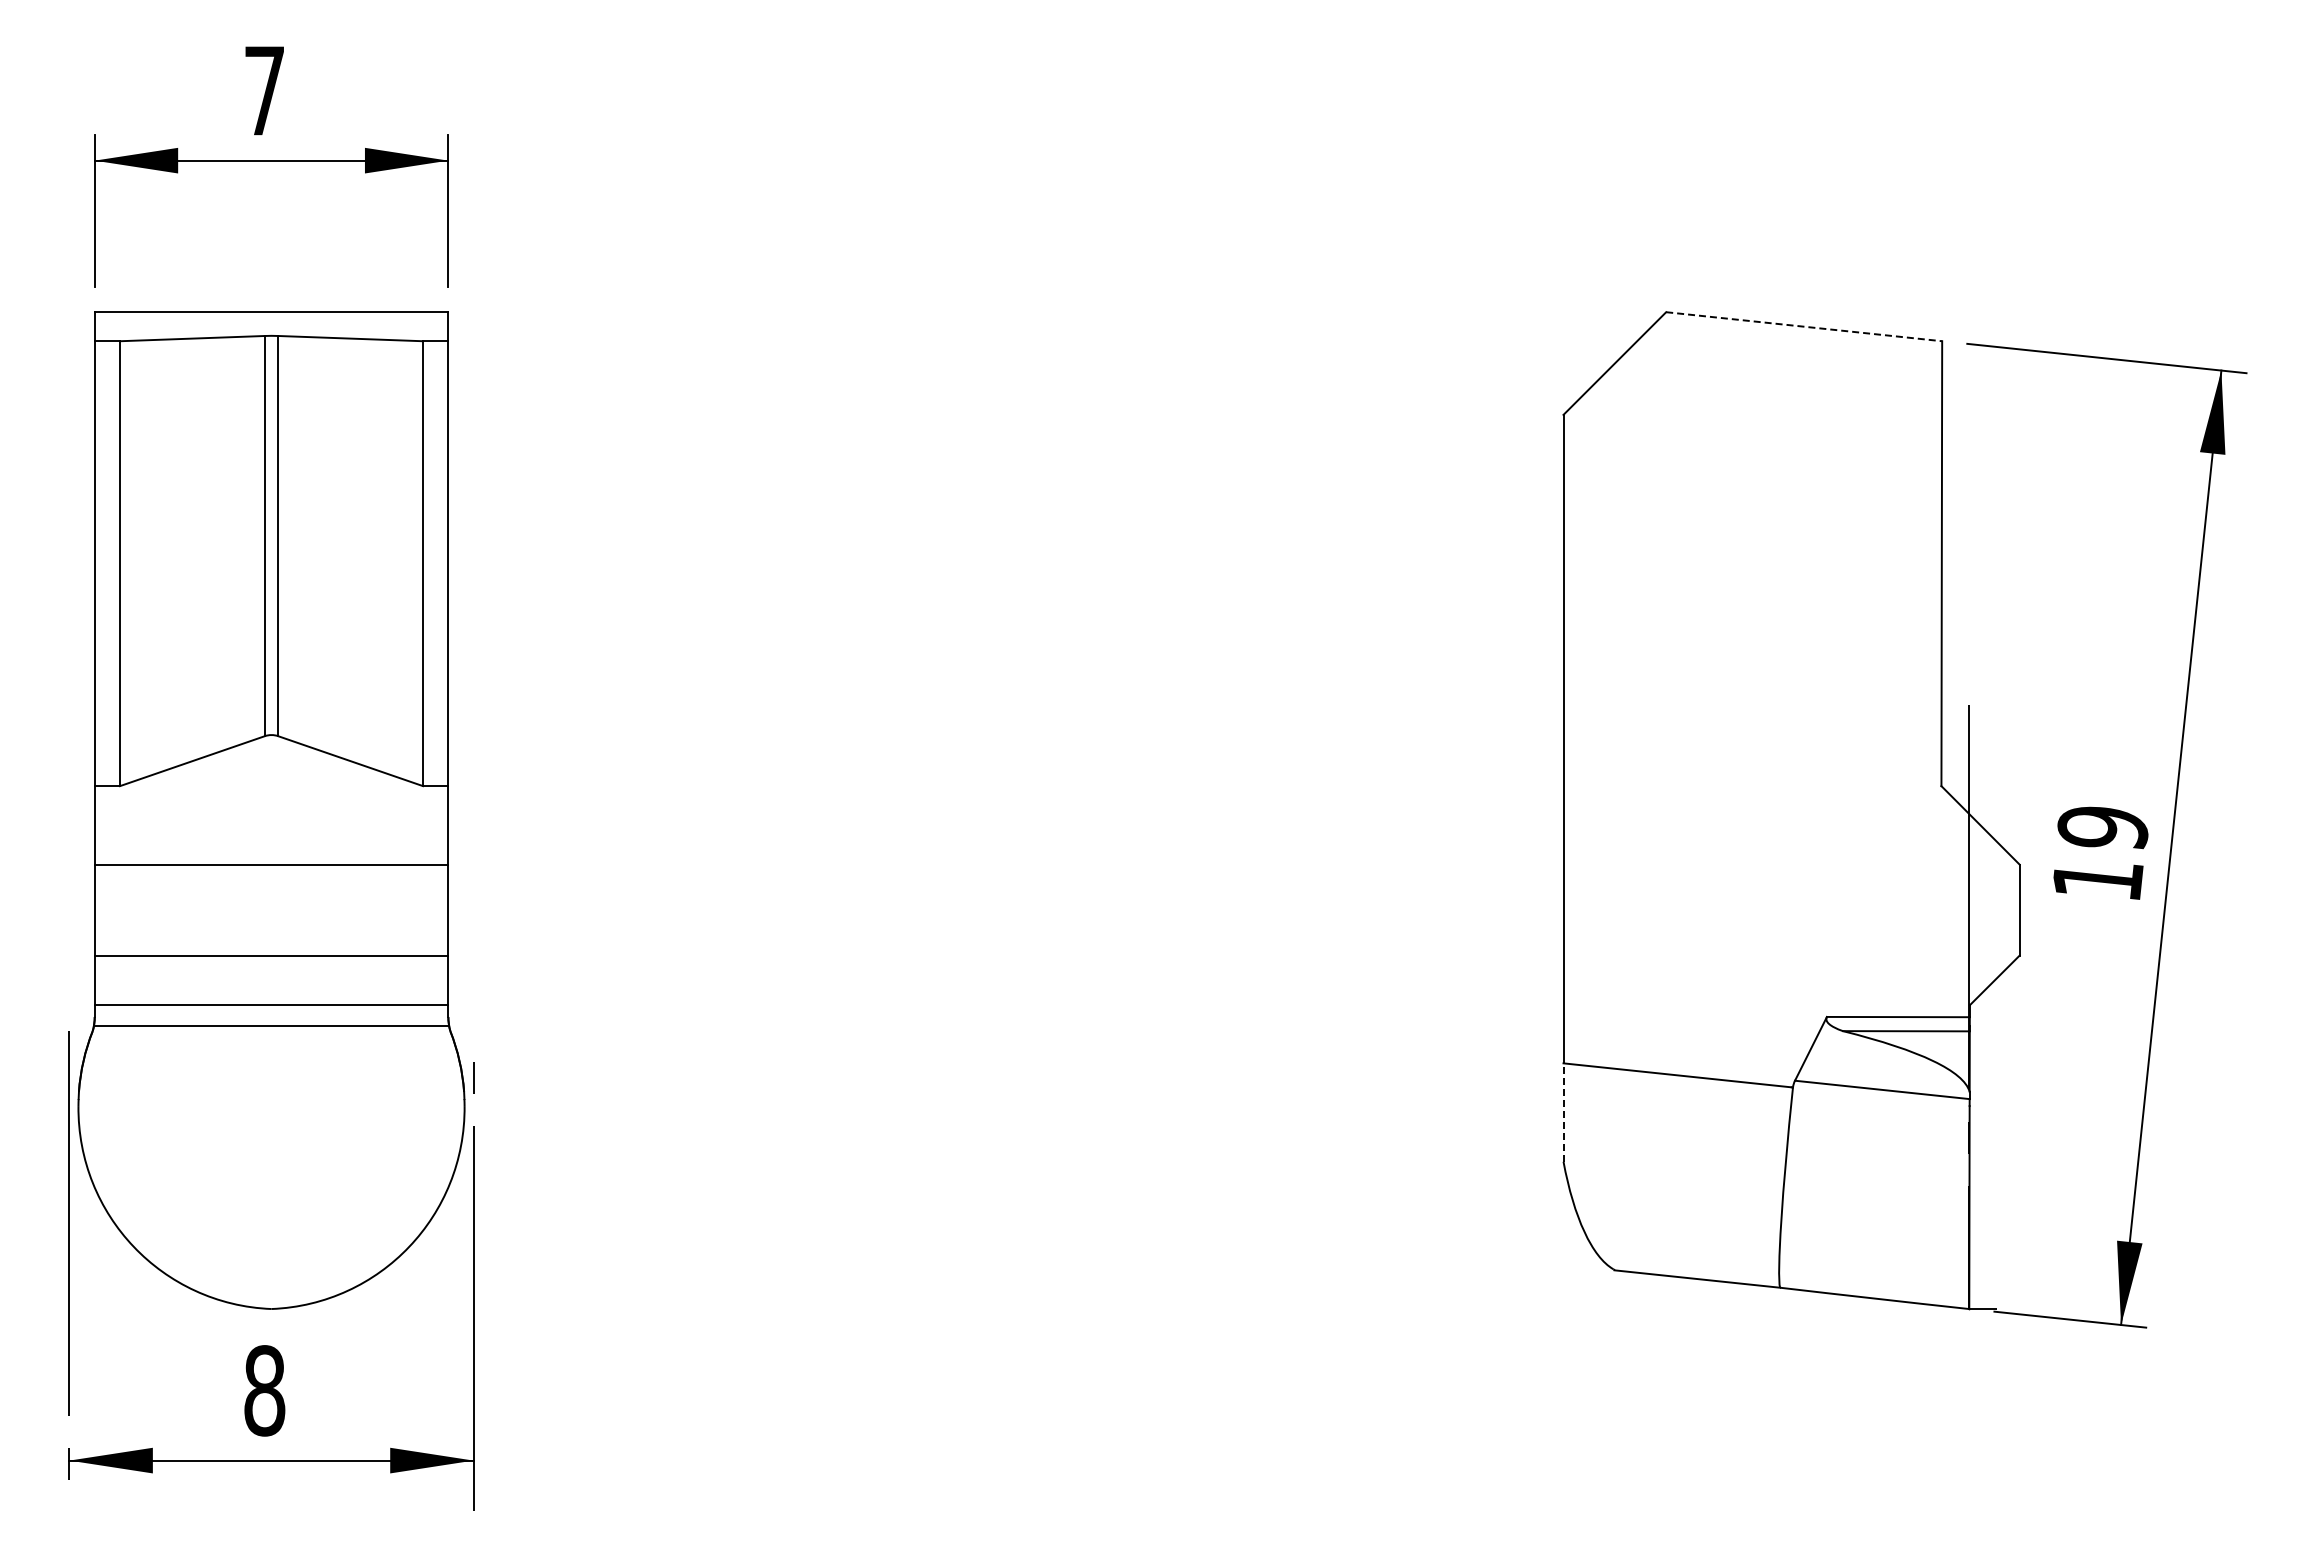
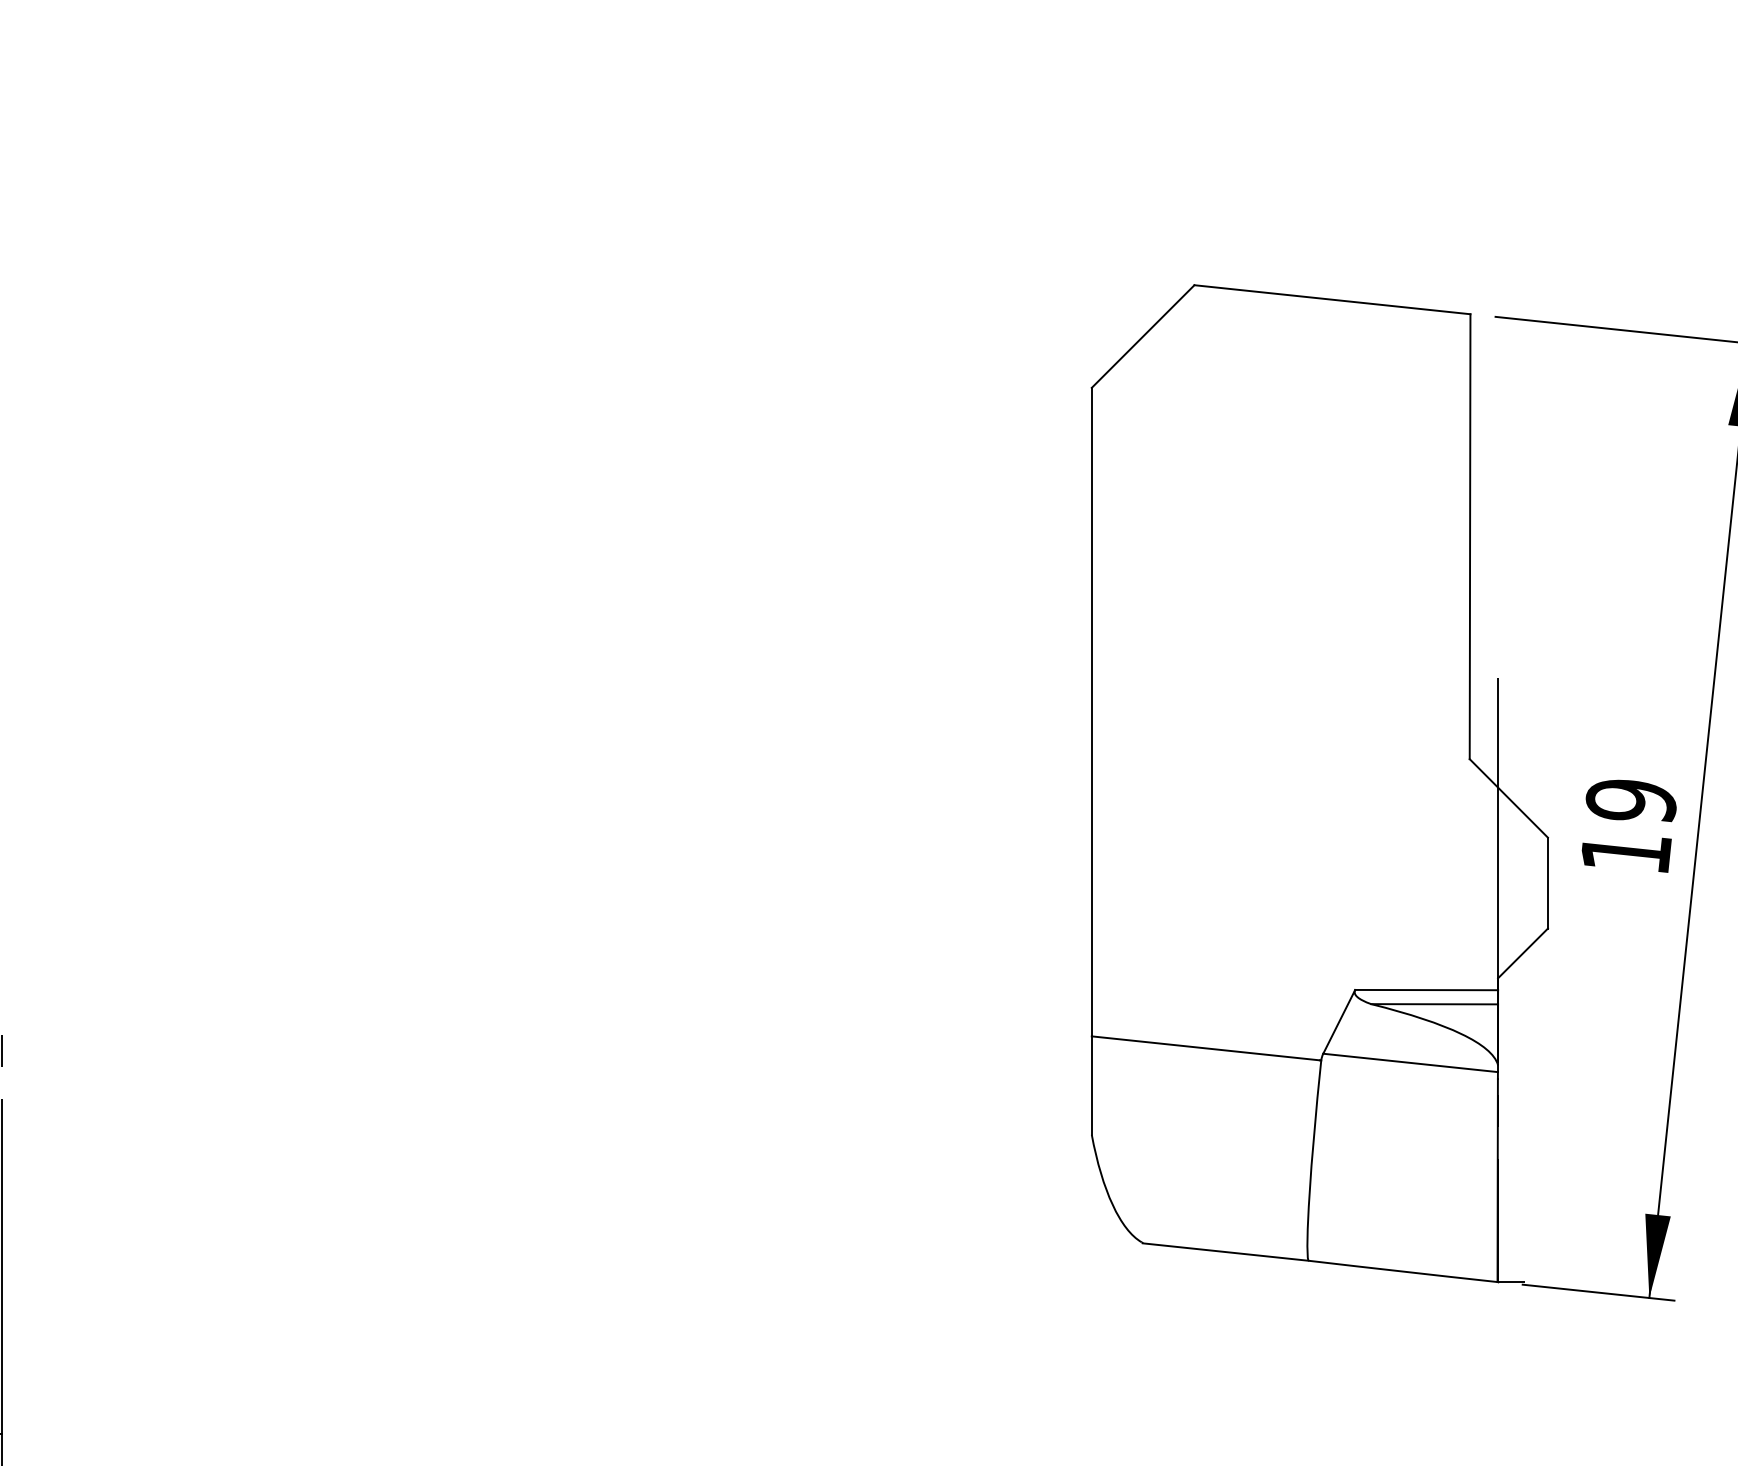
line: (1804, 326) -> (1332, 299), dashed -> solid
line: (1563, 1112) -> (1091, 1085), dashed -> solid

